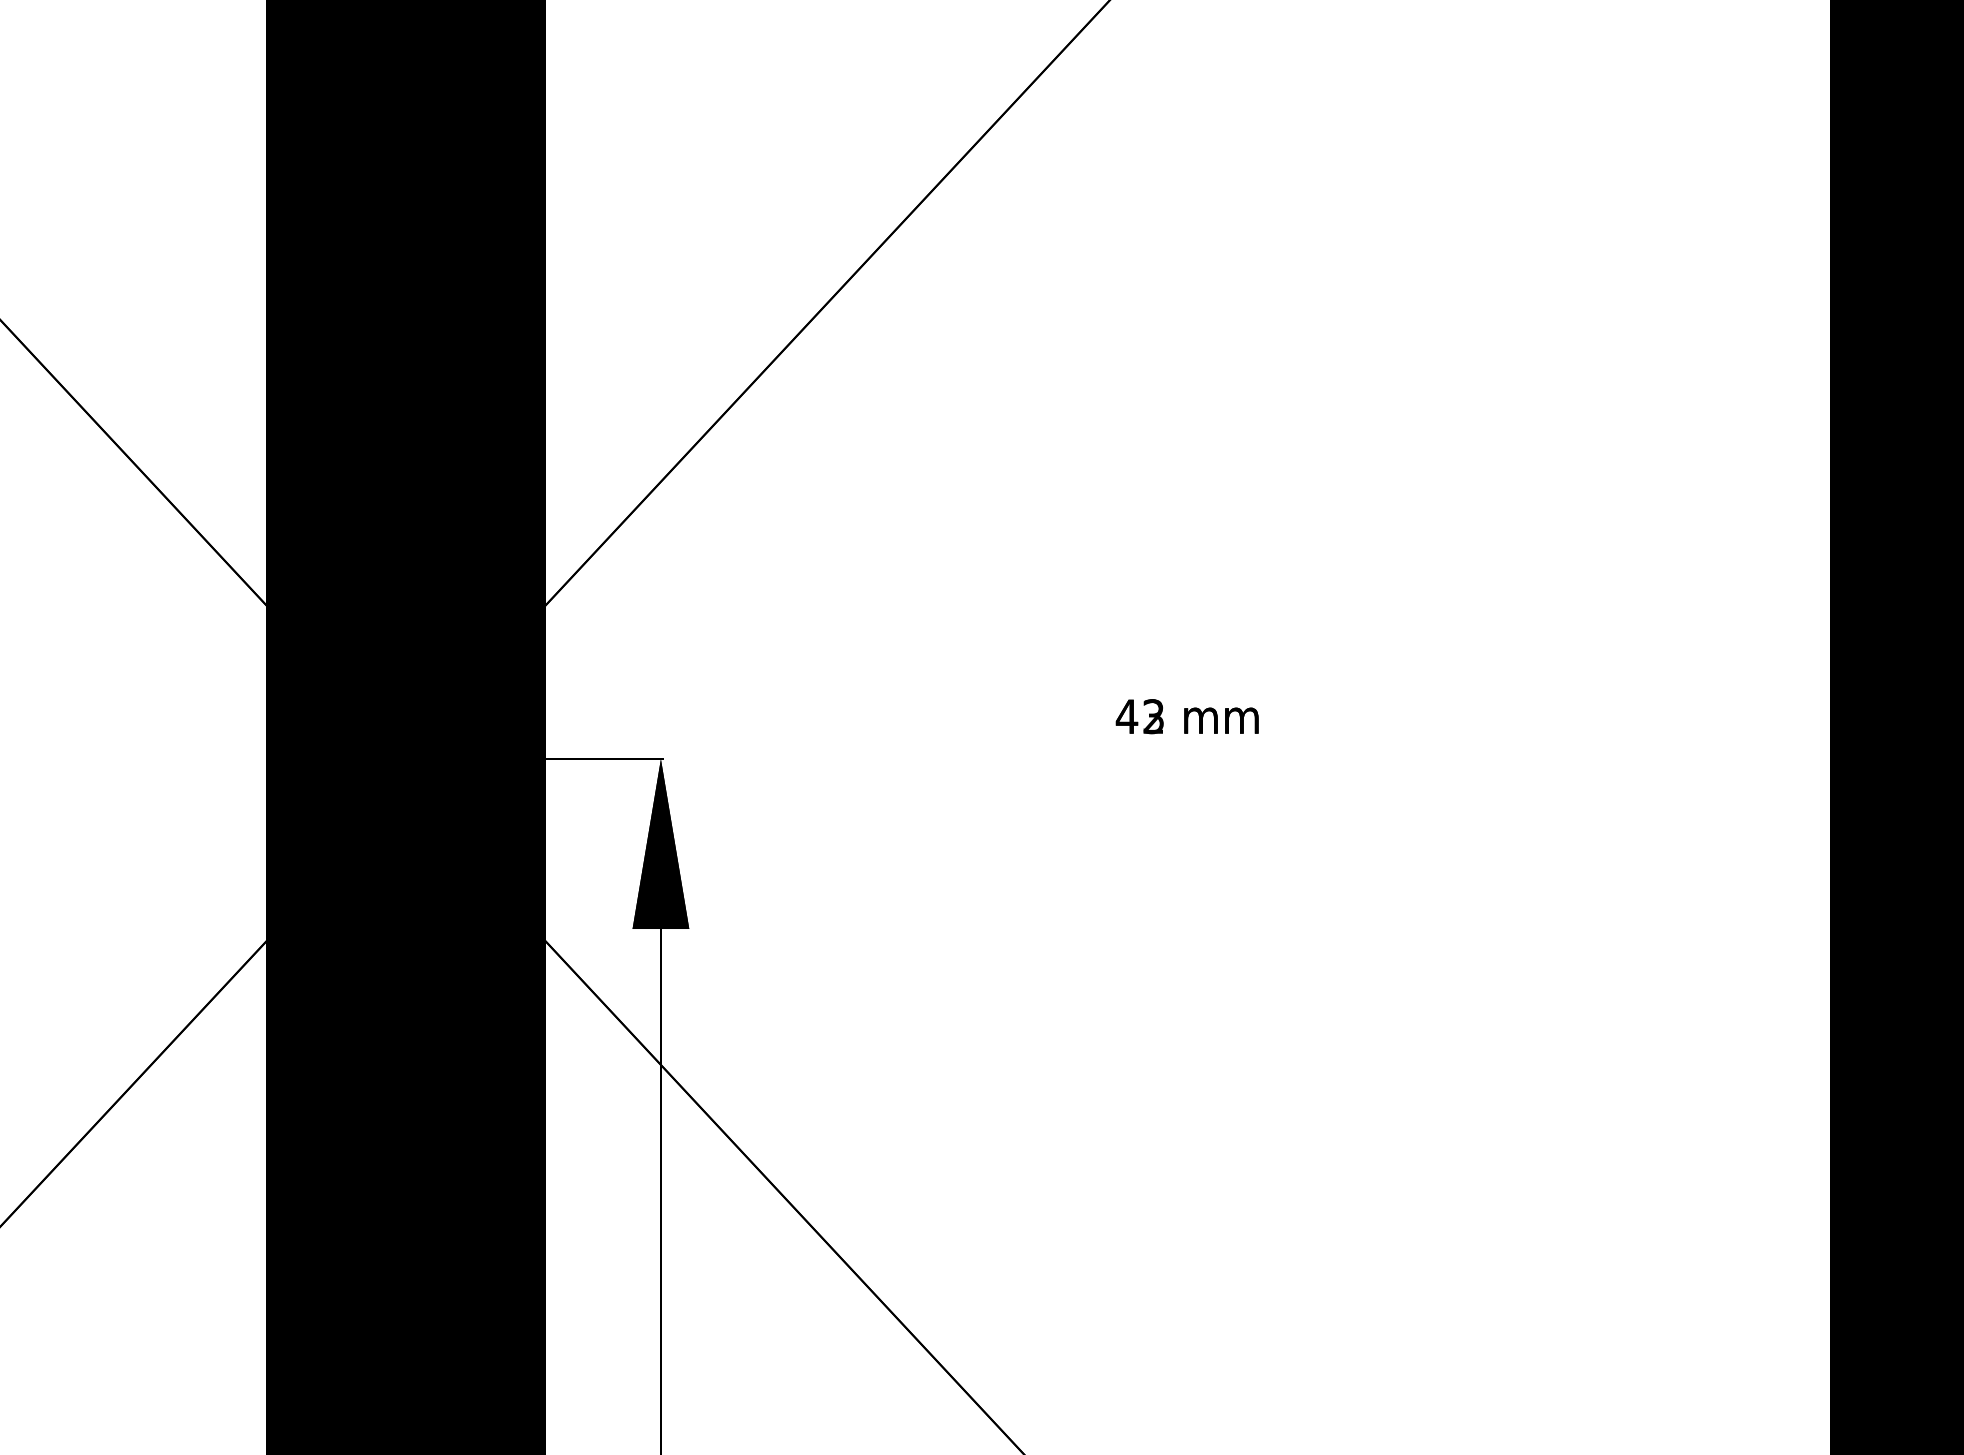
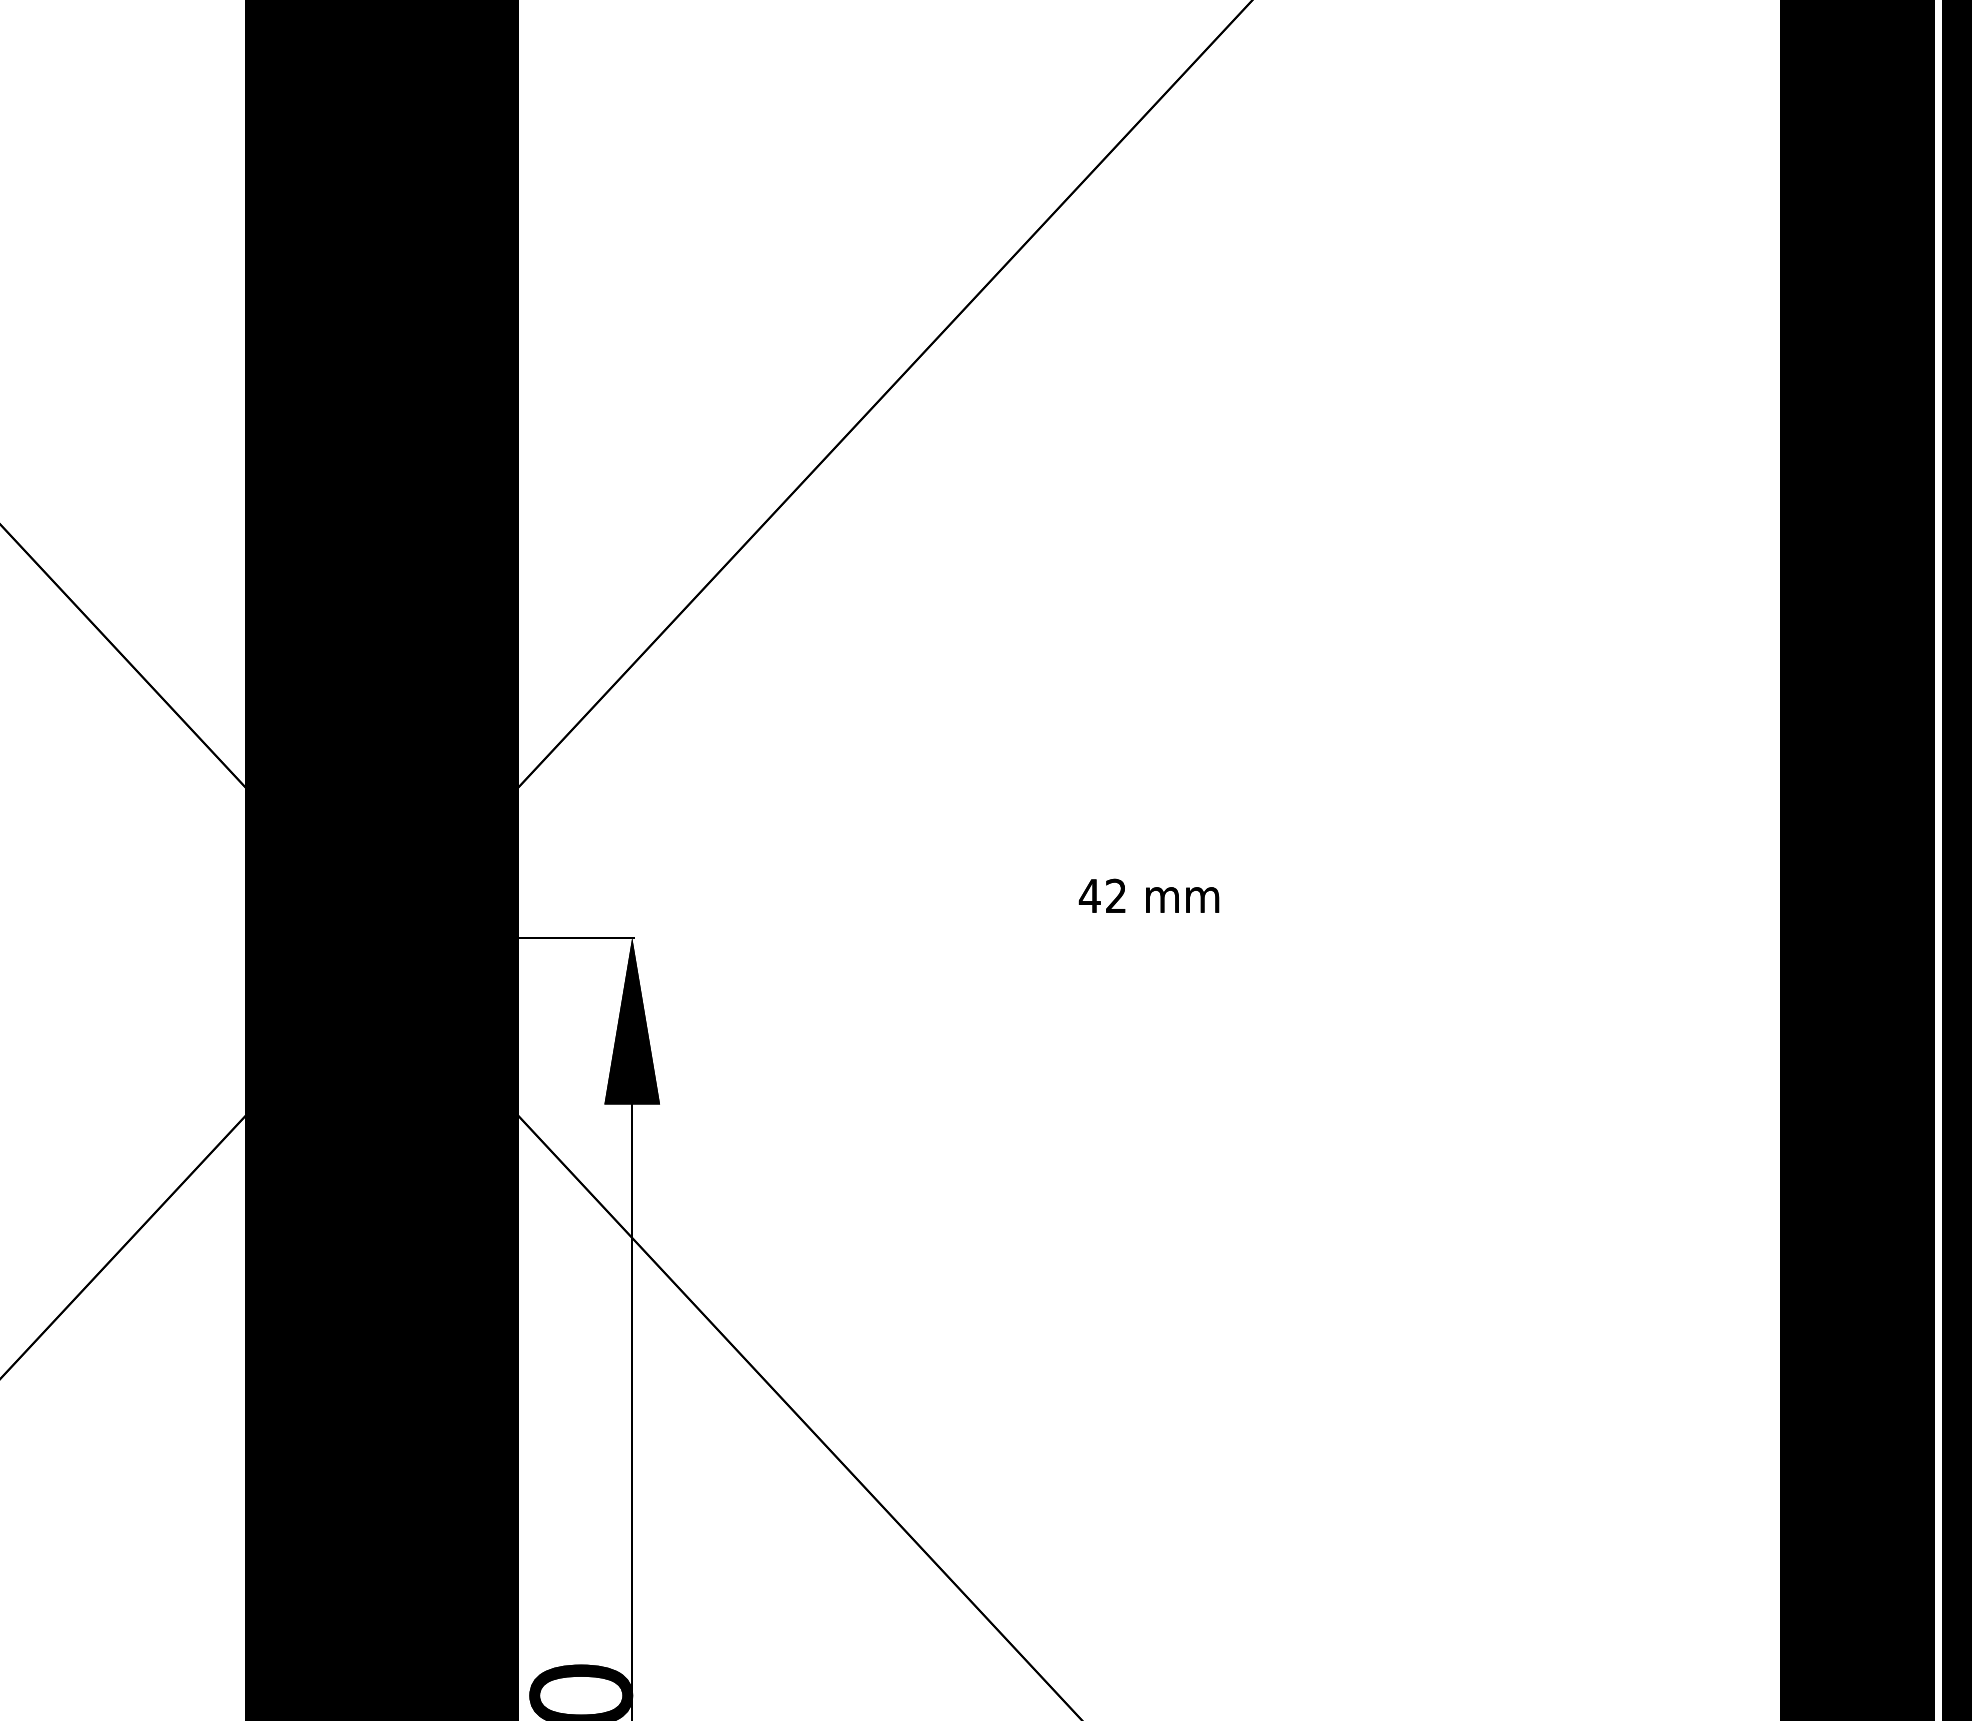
text: (1153, 717) -> (1115, 896), 43 -> 42

